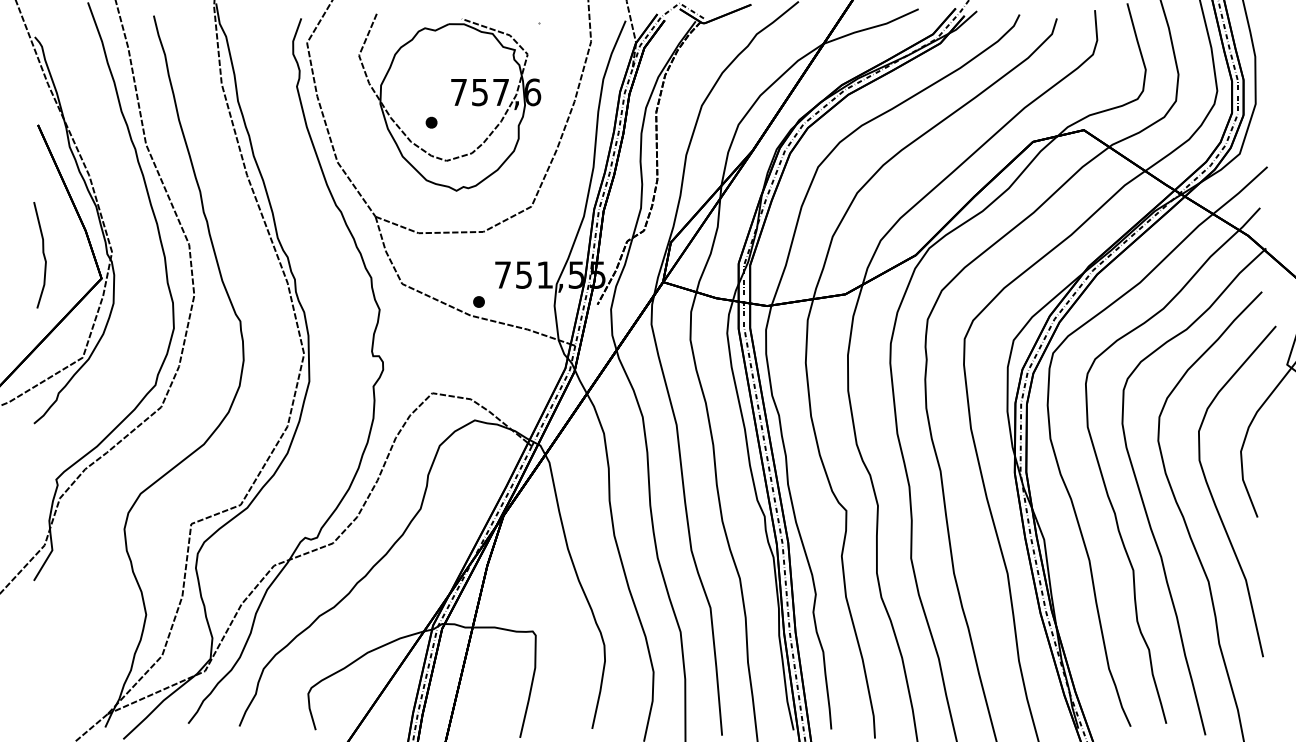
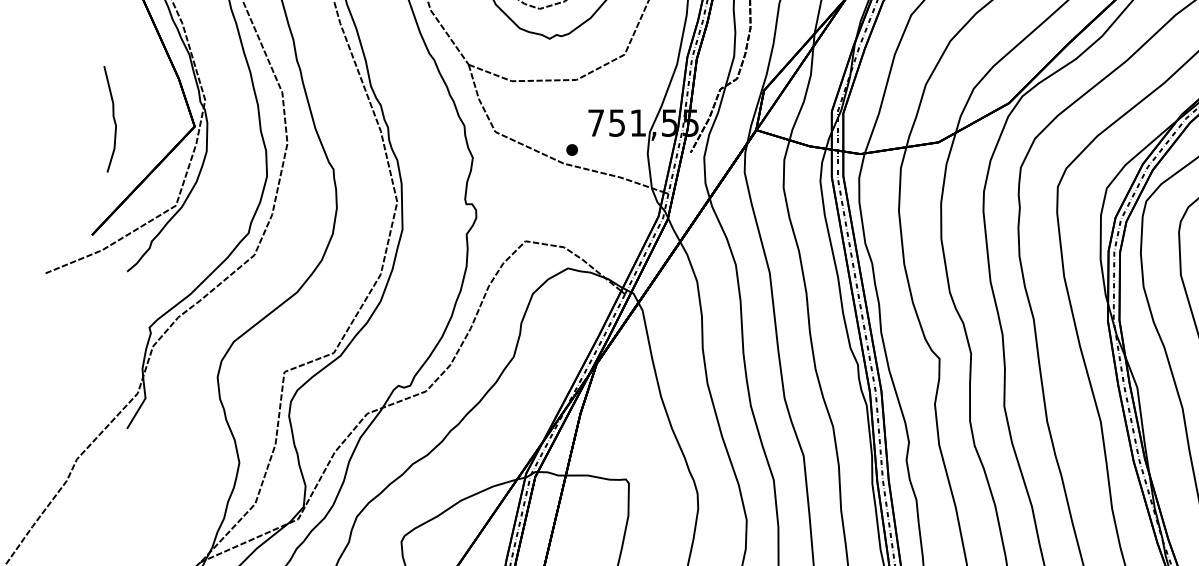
curve: (42, 253) -> (112, 117), moved

